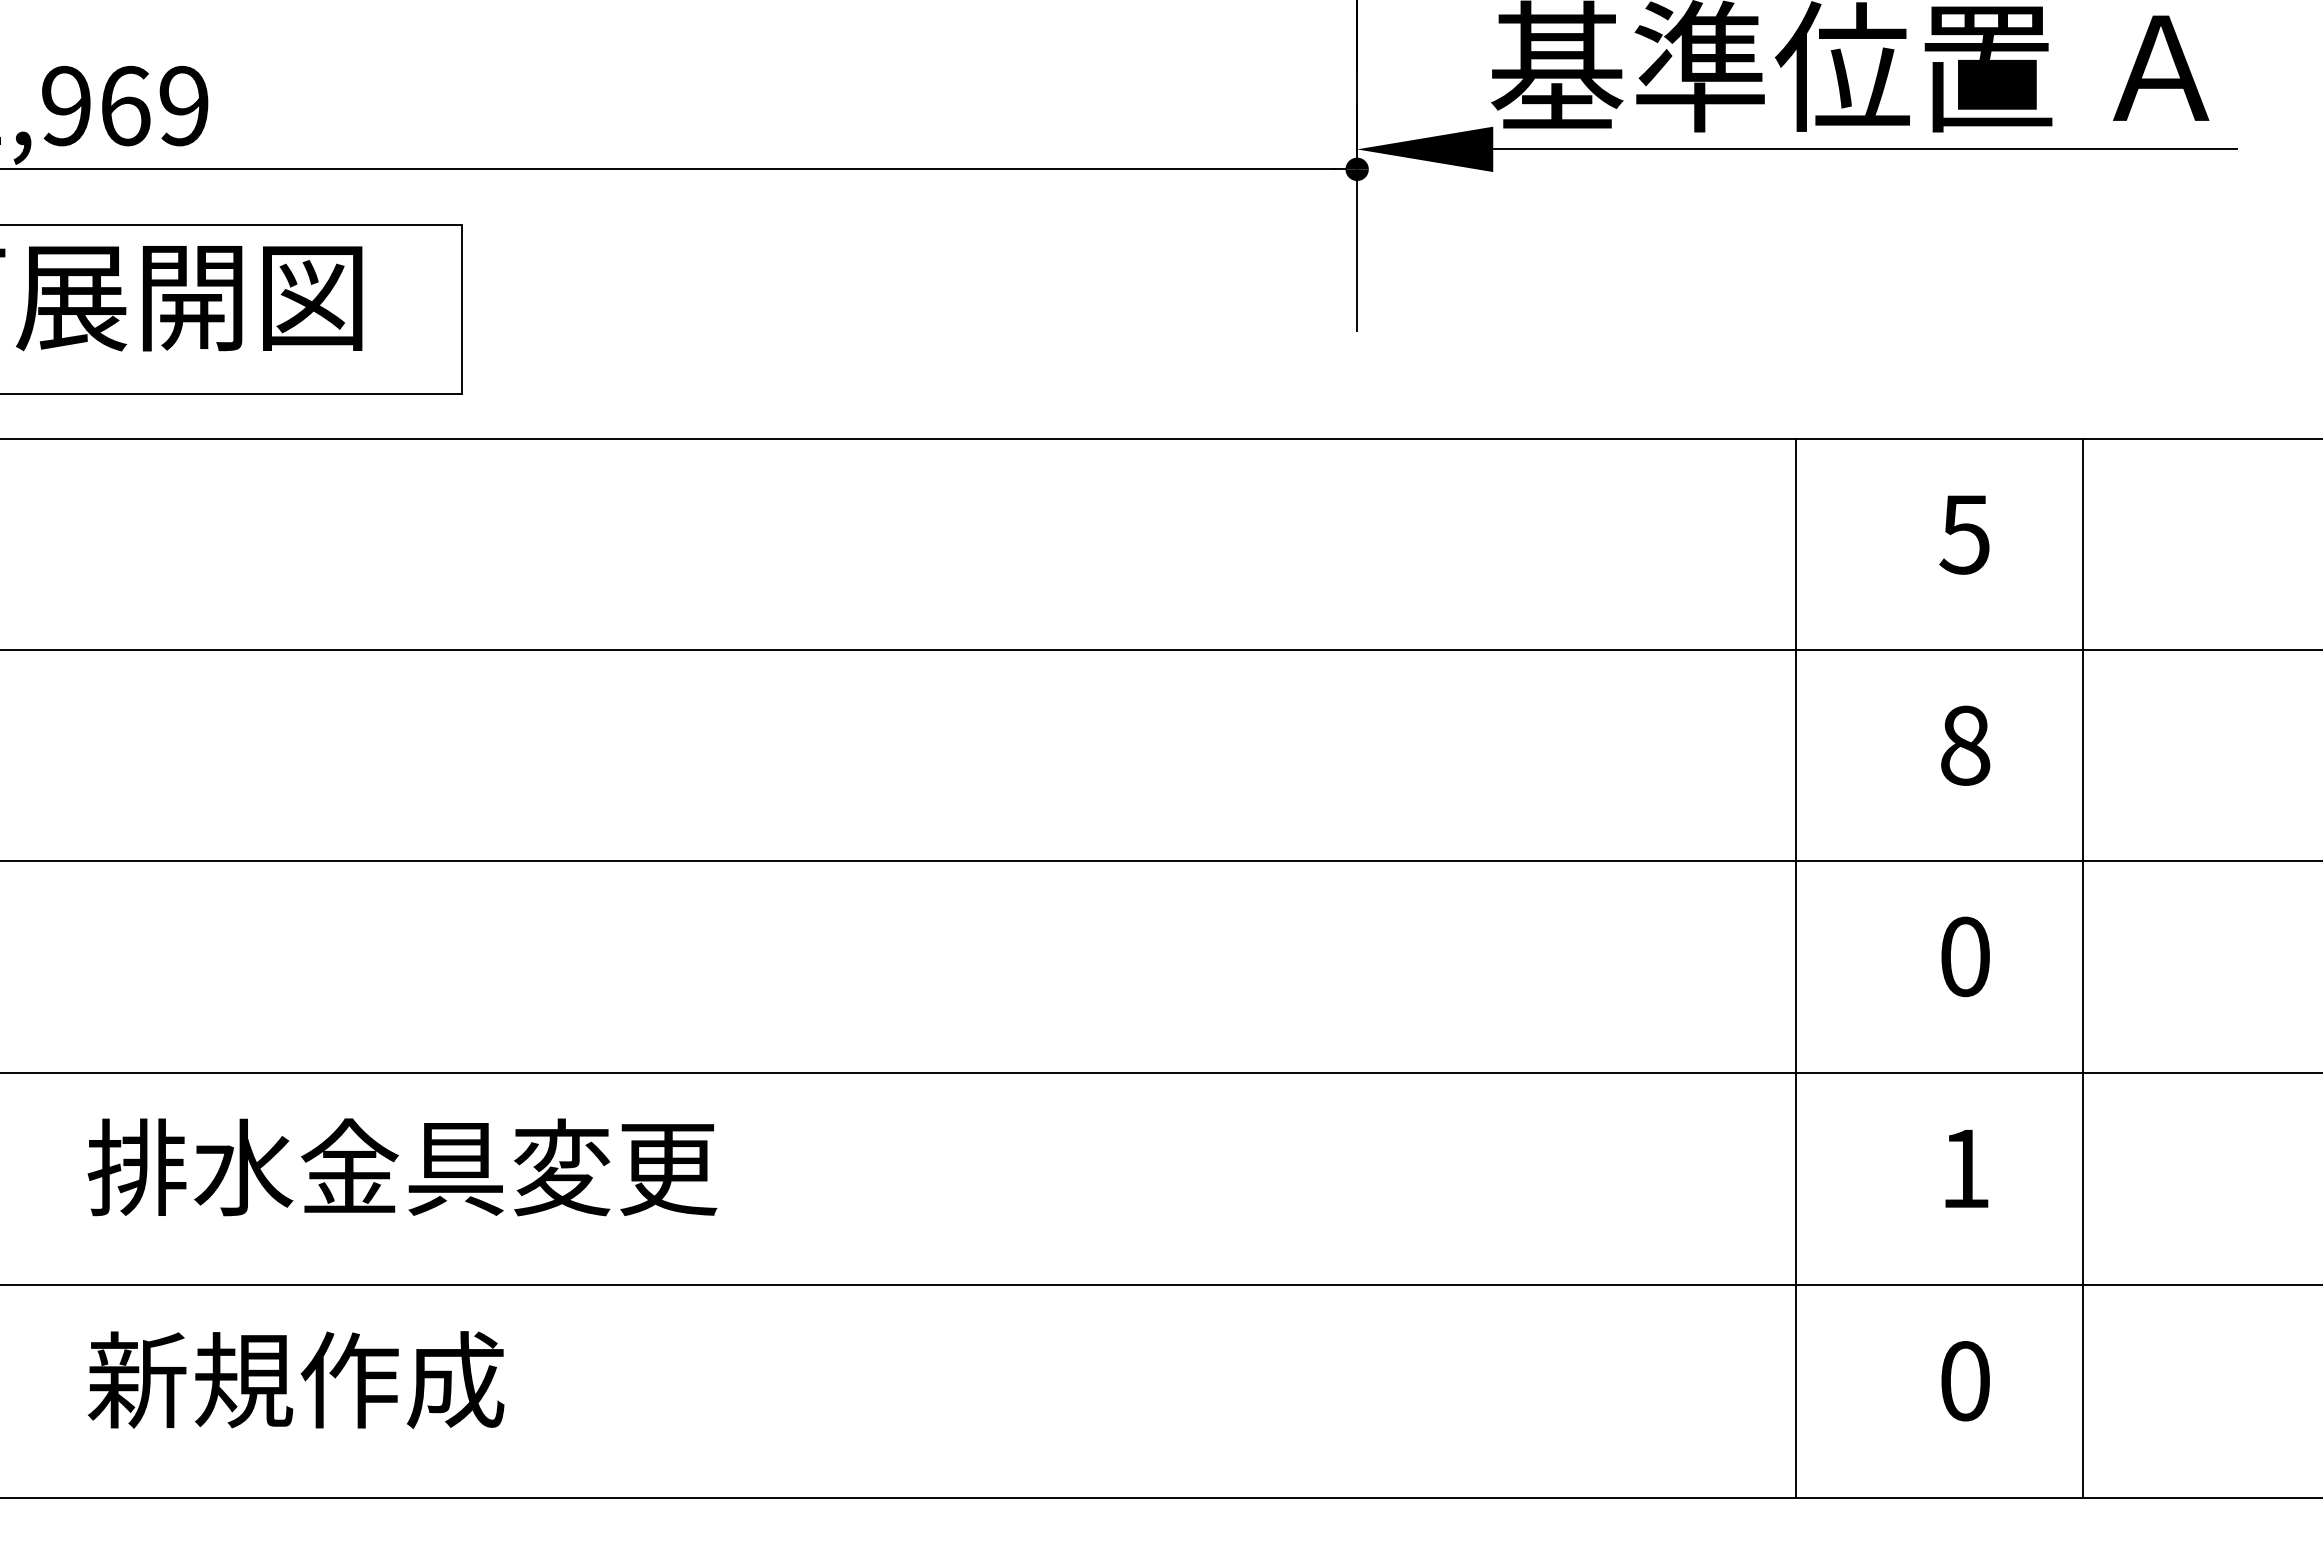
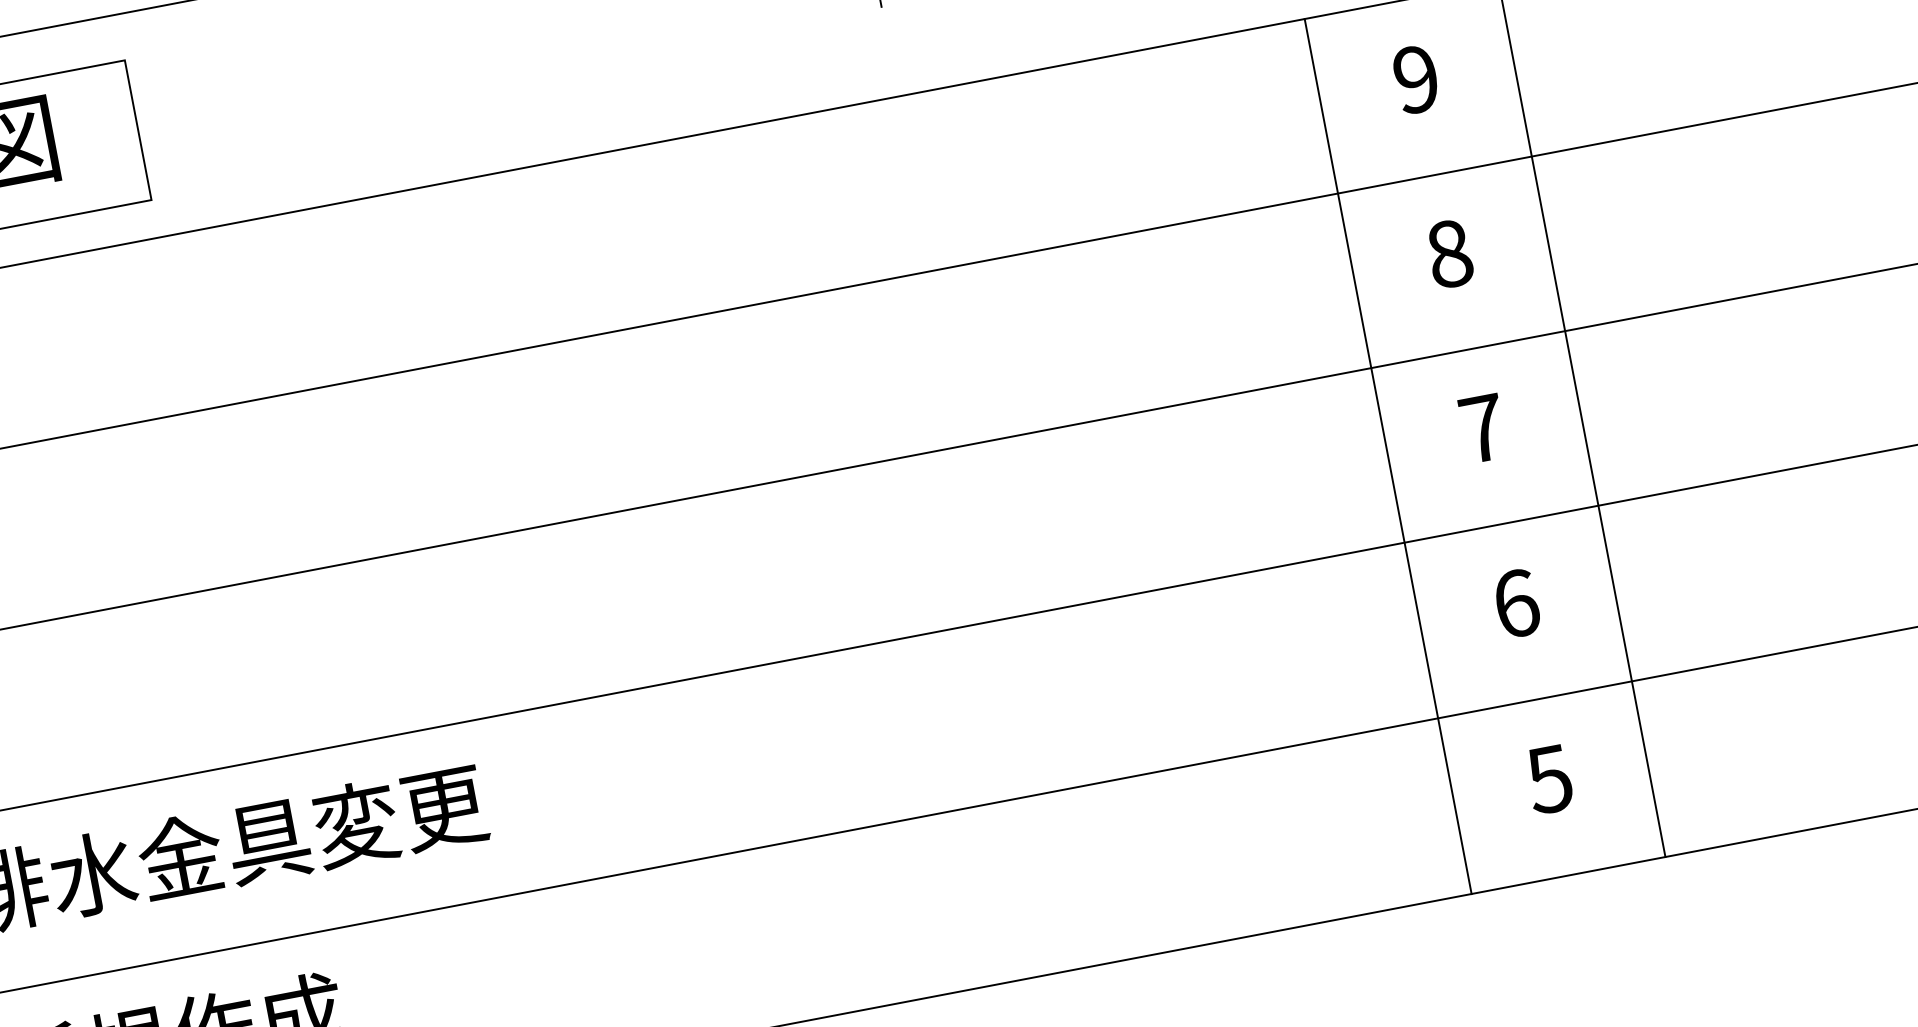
text: (1964, 534) -> (1415, 79), 5 -> 9
text: (1965, 956) -> (1483, 428), 0 -> 7
line: (1796, 968) -> (1388, 456), moved
text: (1966, 1168) -> (1517, 603), 1 -> 6
text: (1964, 1381) -> (1549, 779), 0 -> 5

